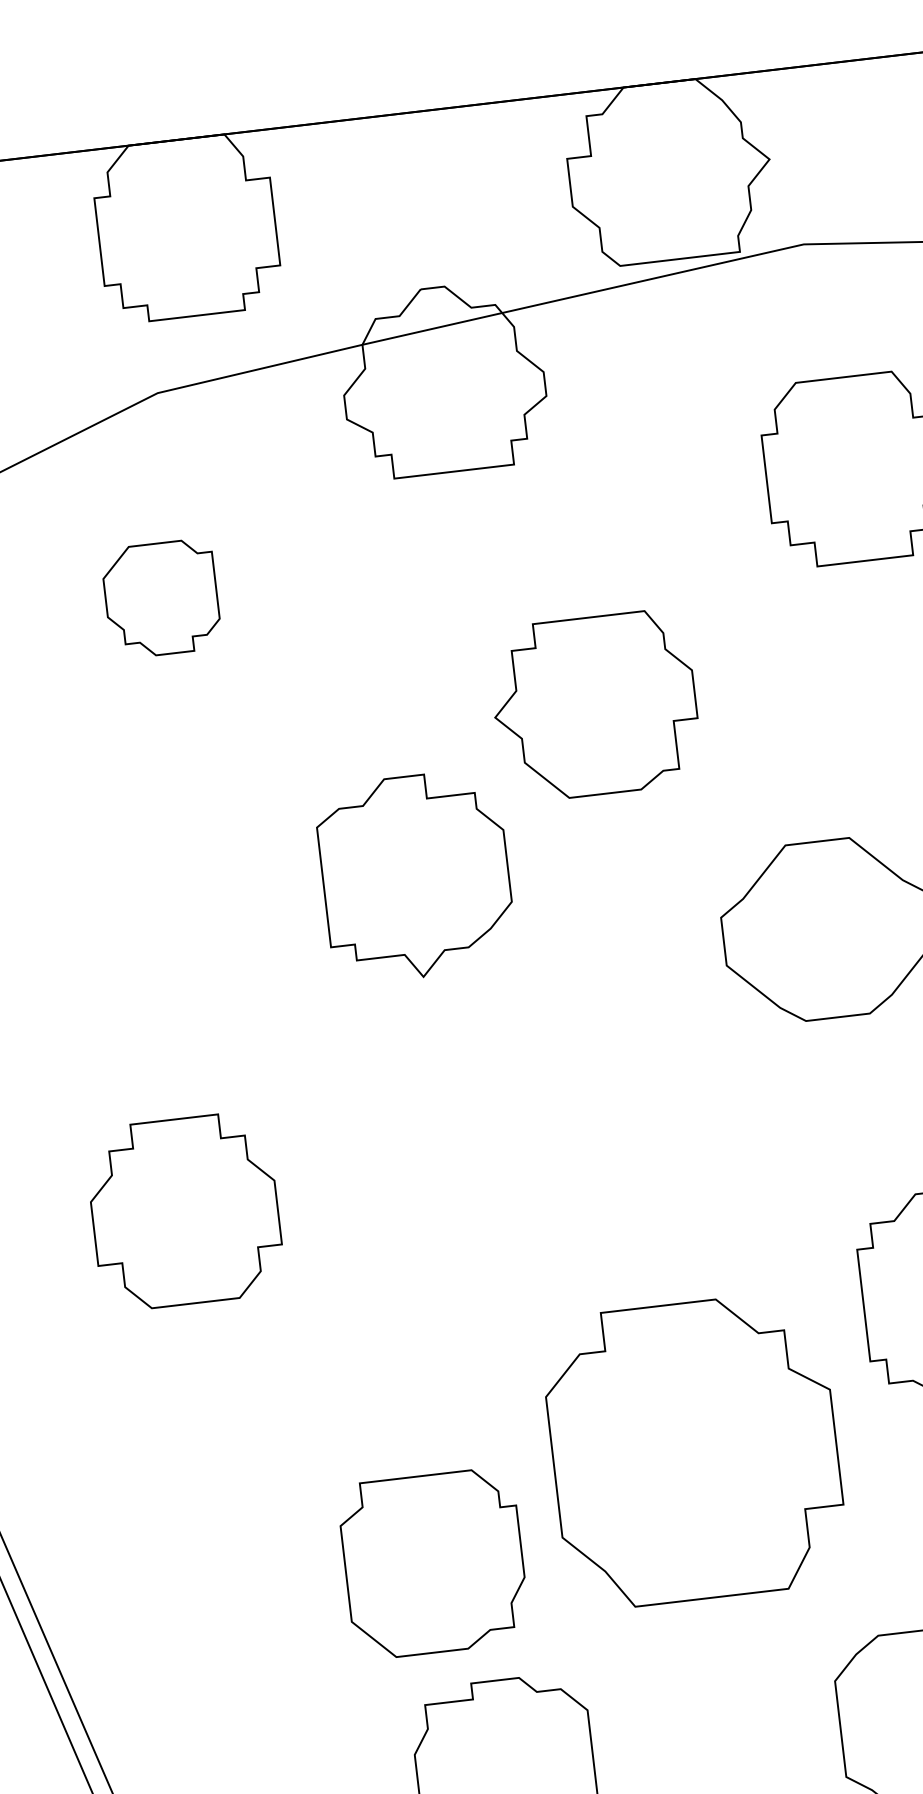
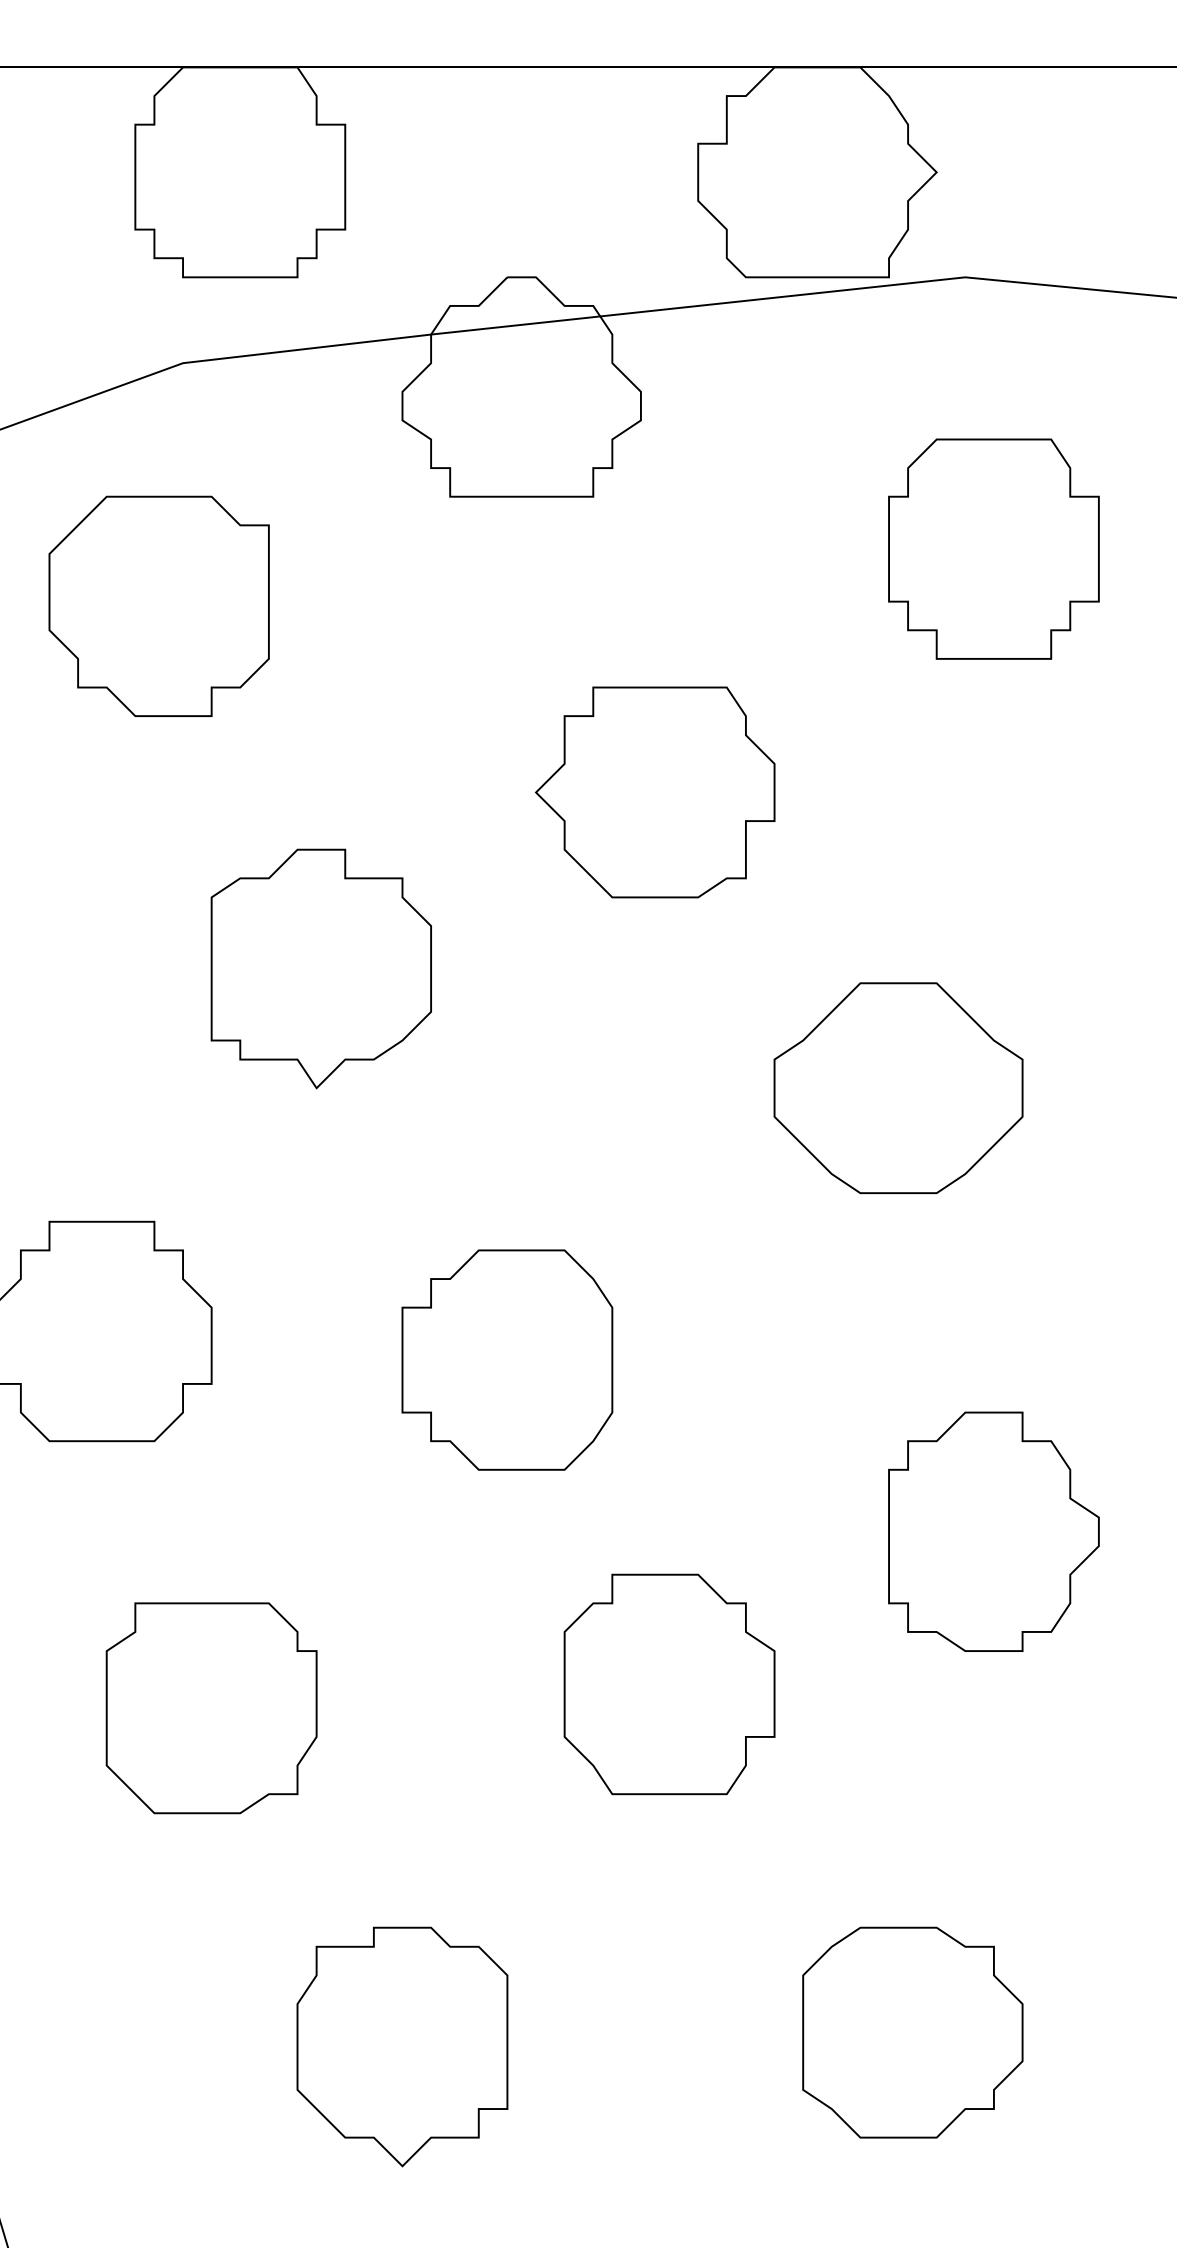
part: (160, 598) -> (158, 605), size x1.67
part: (415, 876) -> (320, 968), moved
part: (527, 1194) -> (507, 1359), added
part: (694, 1450) -> (669, 1684), size x0.62
part: (433, 1563) -> (211, 1708), moved

